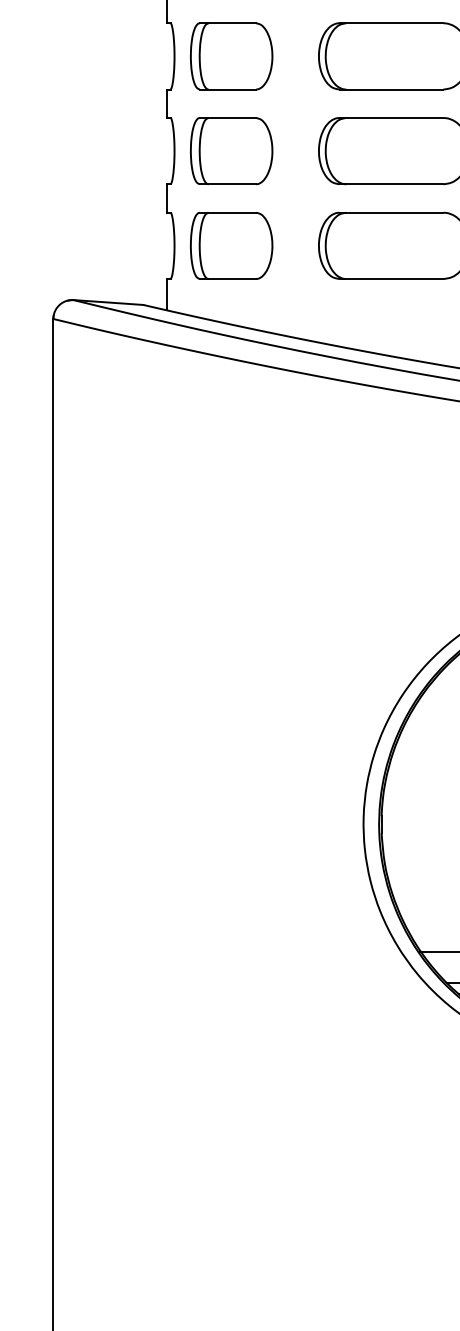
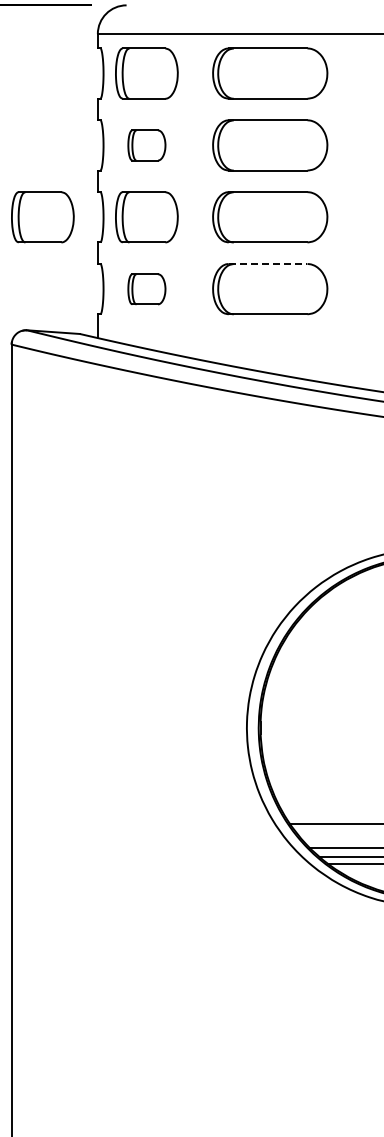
part: (231, 56) -> (146, 145), size x0.6
part: (94, 151) -> (42, 217), added
line: (392, 213) -> (268, 264), solid -> dashed
part: (231, 246) -> (146, 289), size x0.6

